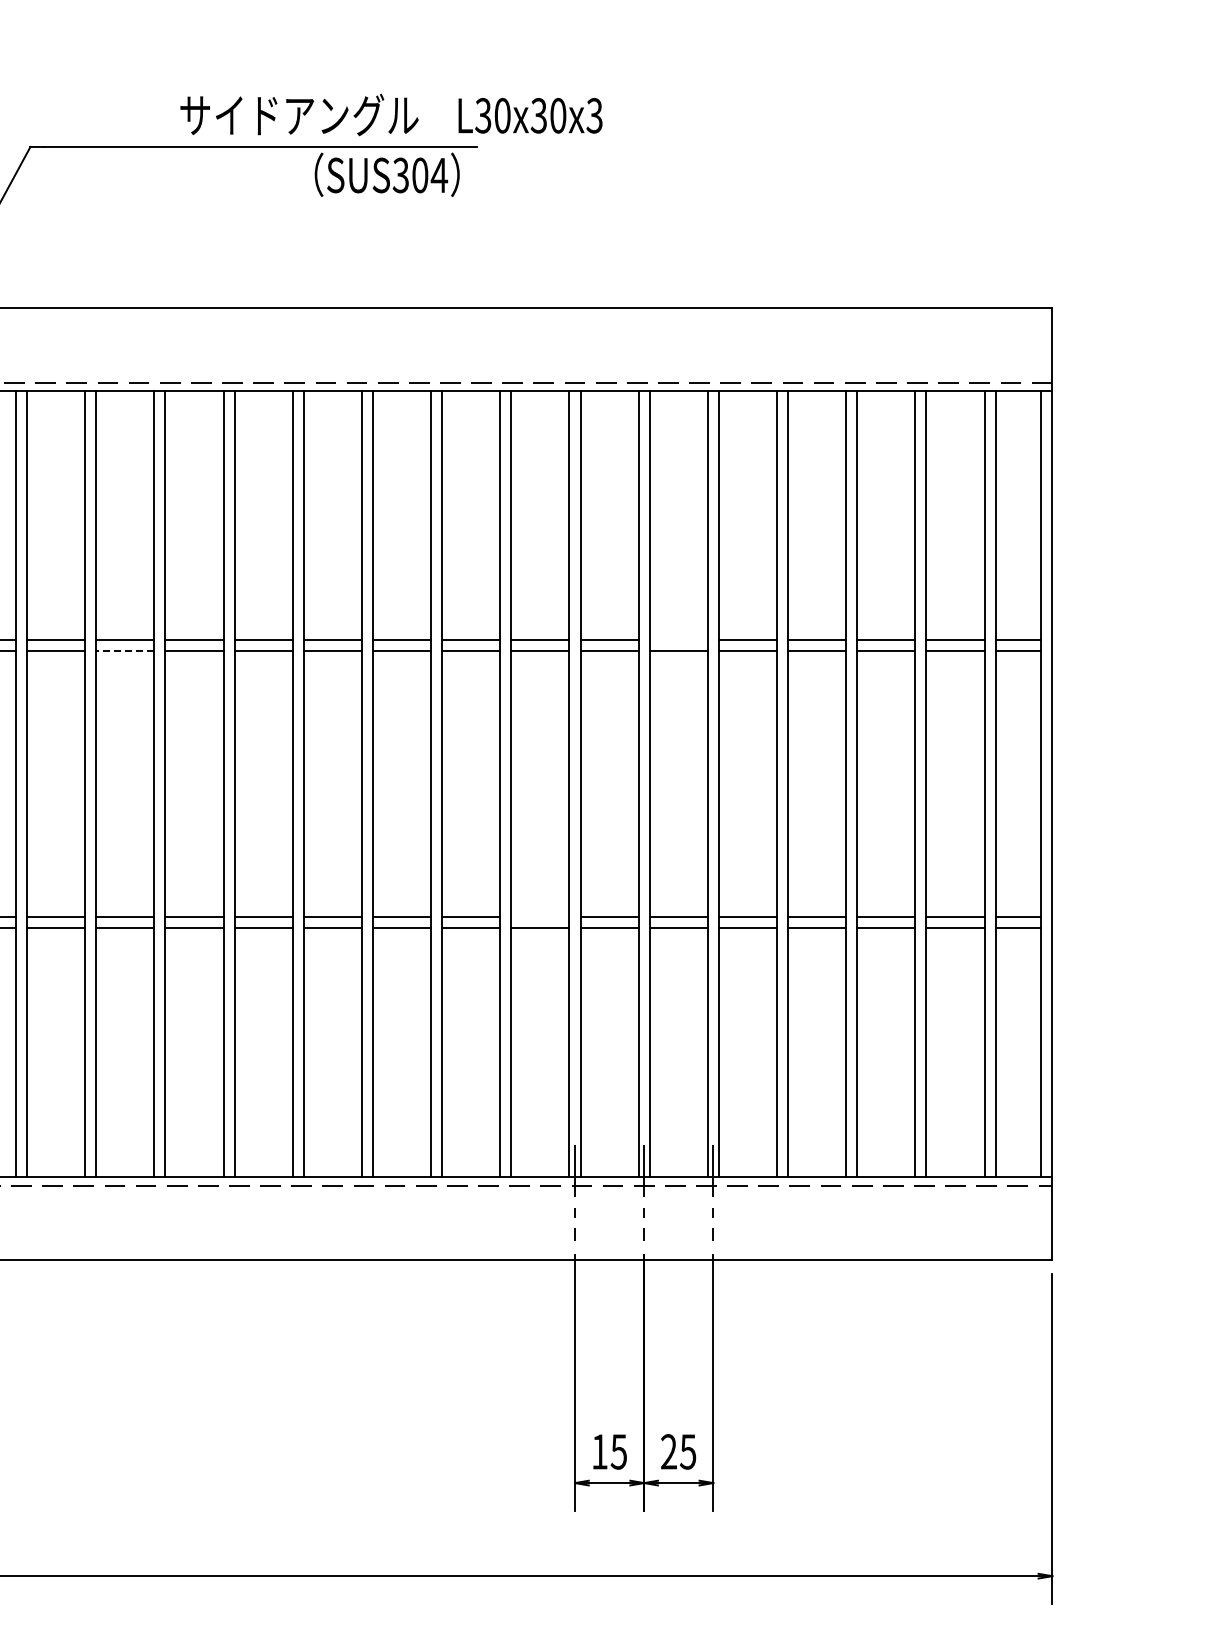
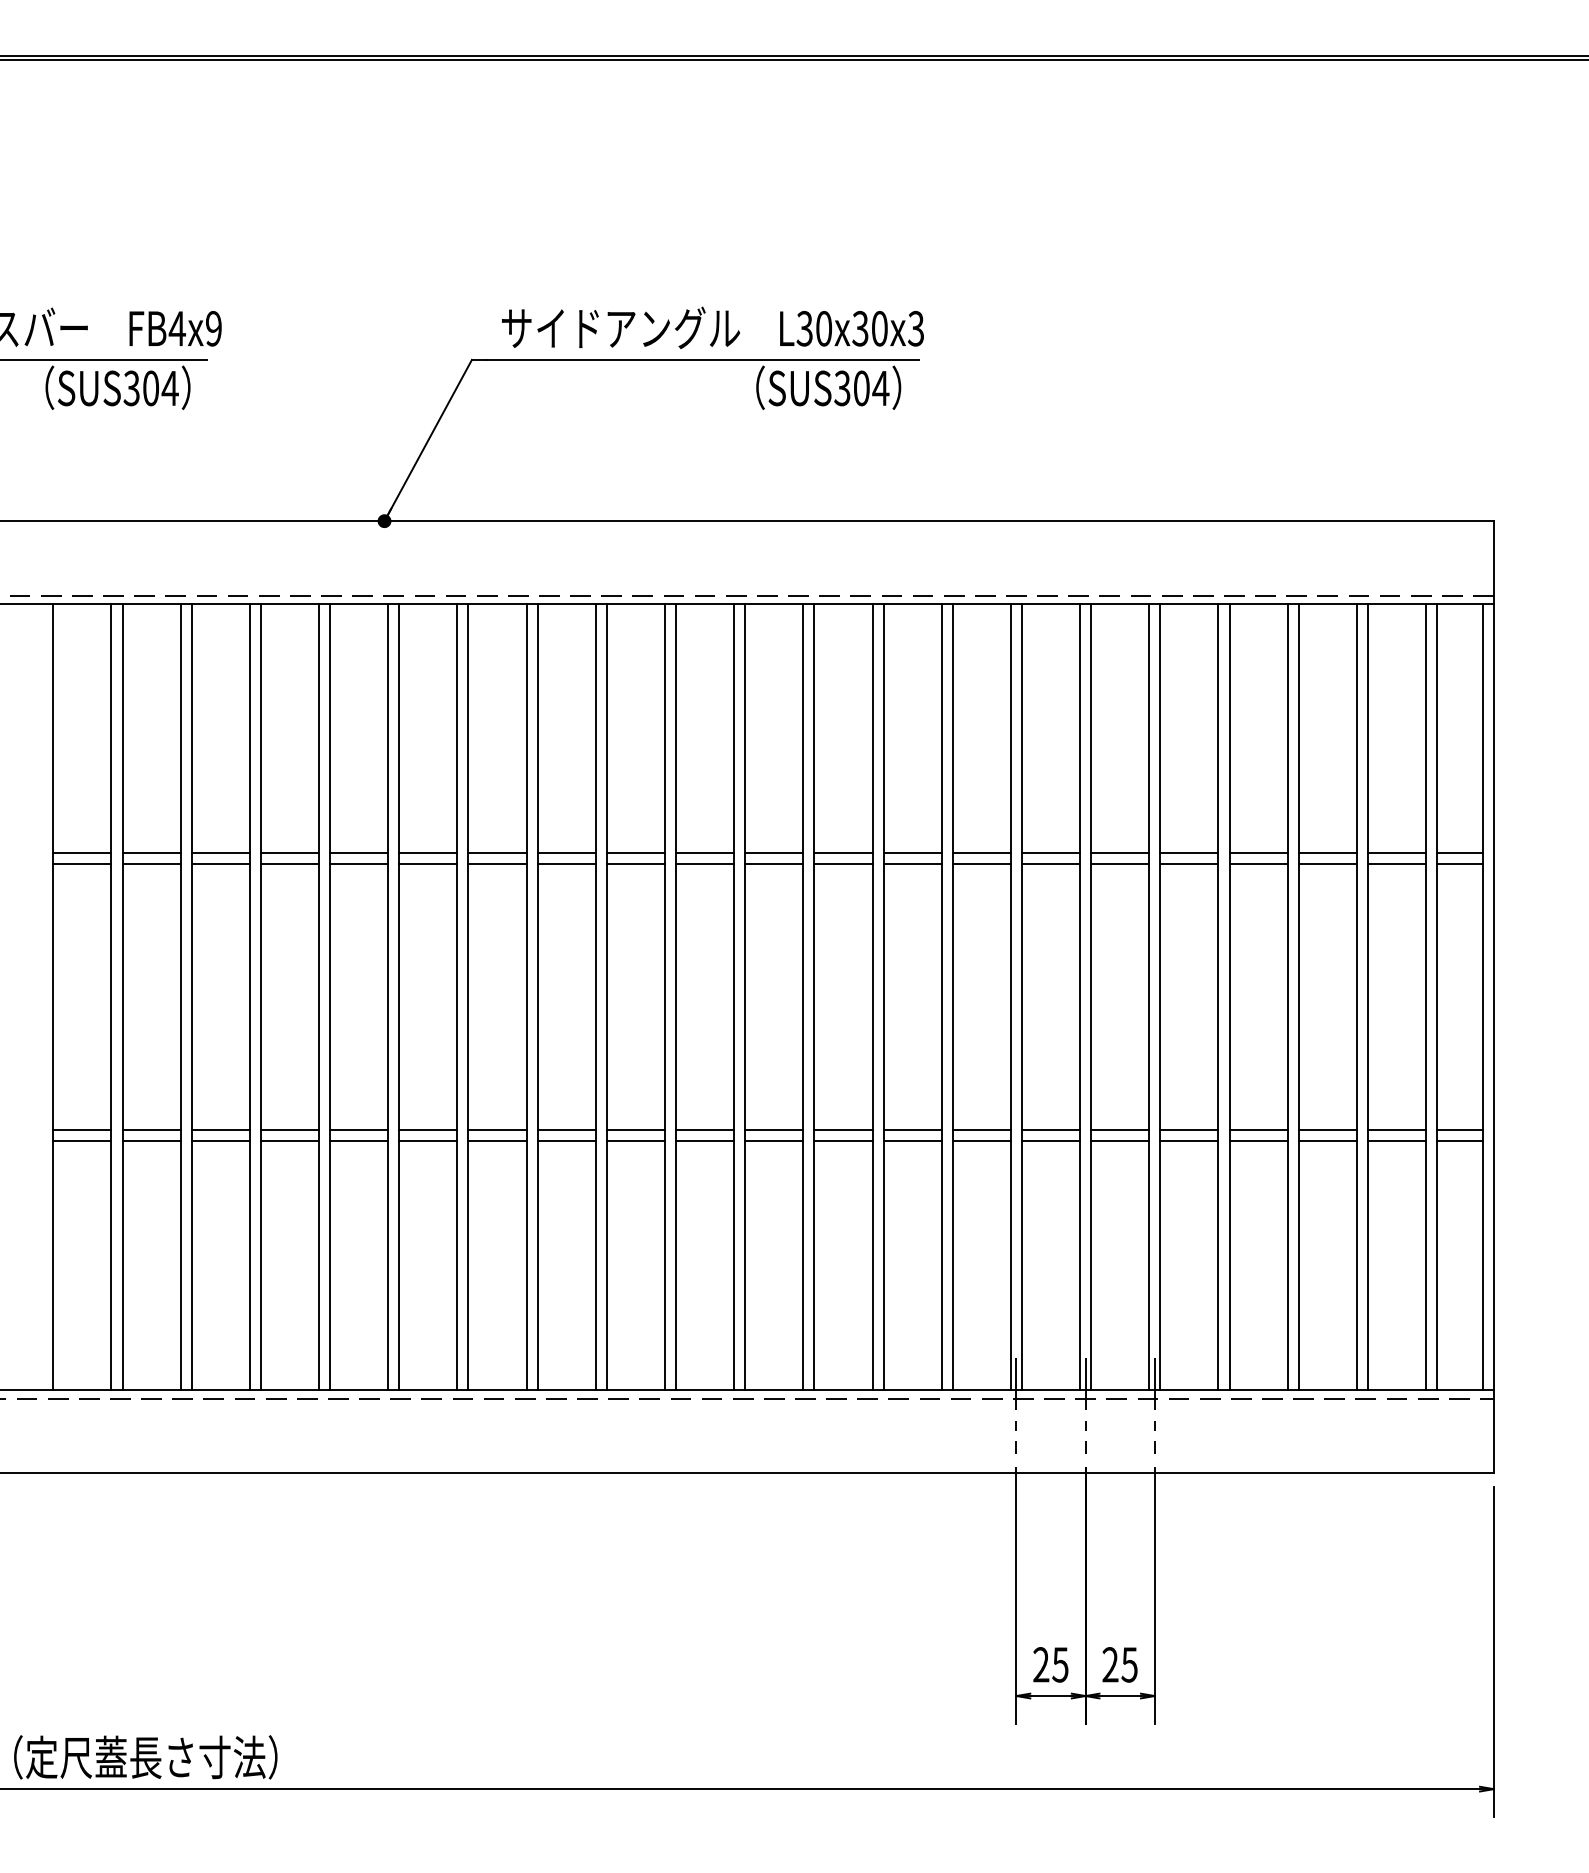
text: (391, 114) -> (712, 327), moved
line: (679, 640) -> (1120, 853), added
line: (125, 651) -> (566, 864), dashed -> solid
line: (540, 917) -> (981, 1130), added
text: (600, 1451) -> (1041, 1664), 15 -> 25

